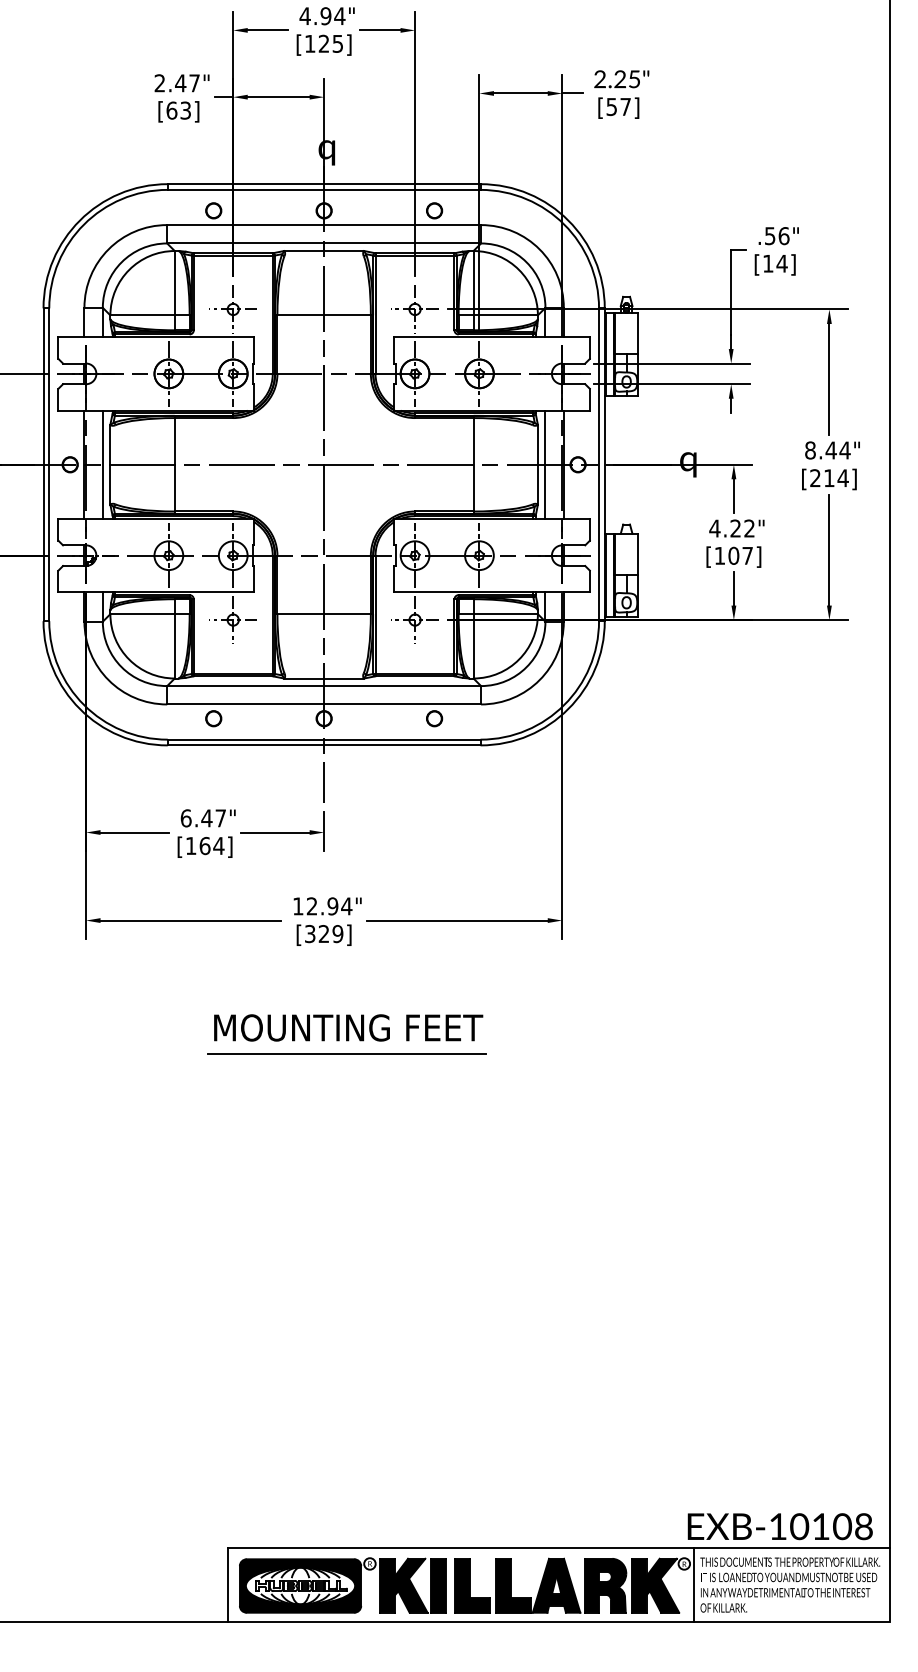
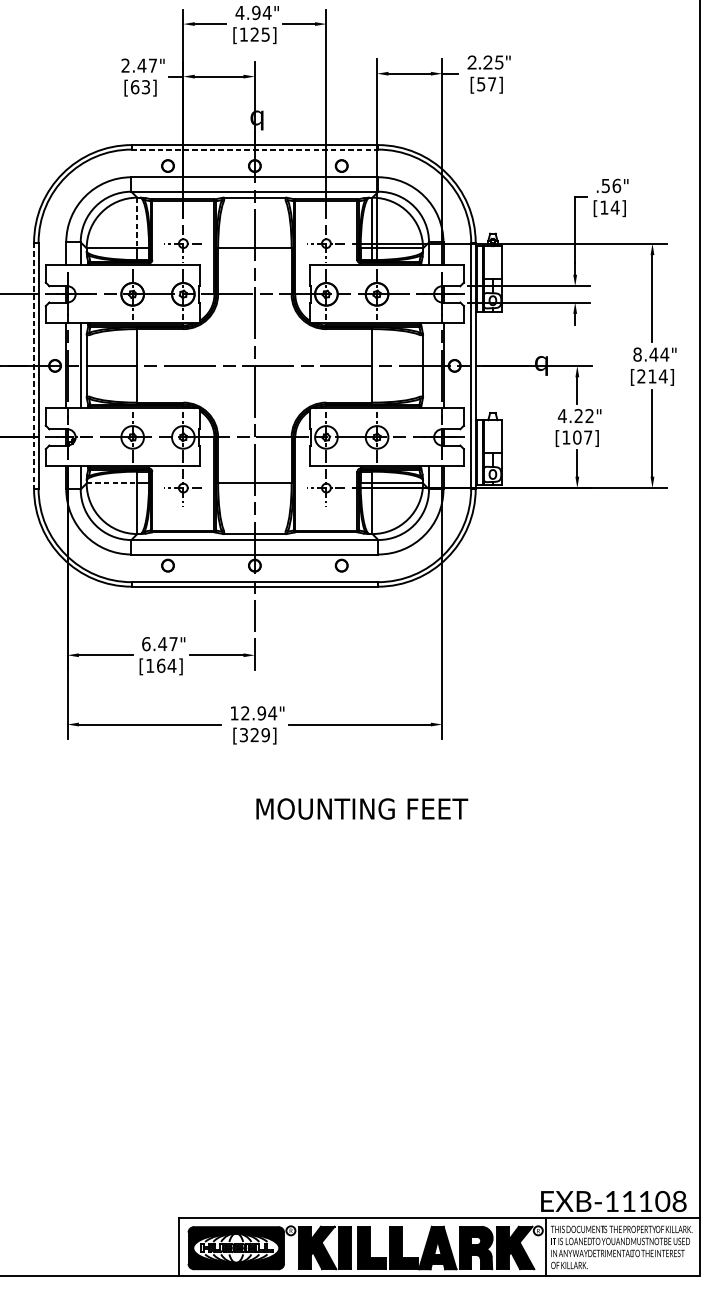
line: (324, 189) -> (255, 149), solid -> dashed
line: (174, 283) -> (137, 223), solid -> dashed
line: (545, 464) -> (429, 365), removed
line: (43, 465) -> (34, 366), solid -> dashed
line: (143, 614) -> (112, 483), solid -> dashed
text: (348, 1027) -> (362, 808), moved
line: (346, 1053) -> (272, 829), removed
text: (799, 1526) -> (628, 1201), EXB-10108 -> EXB-11108

